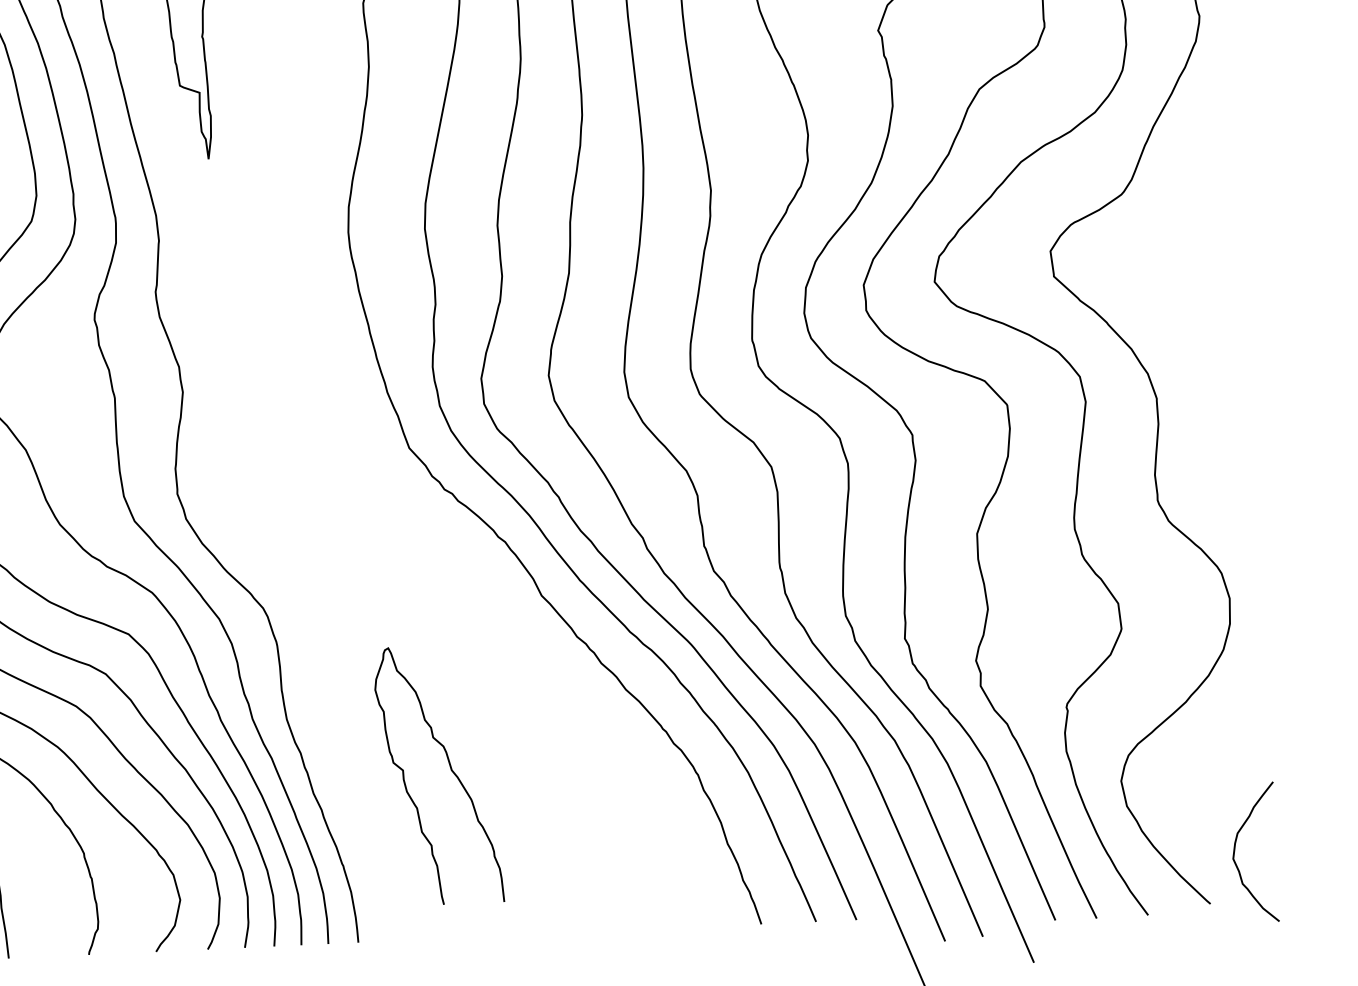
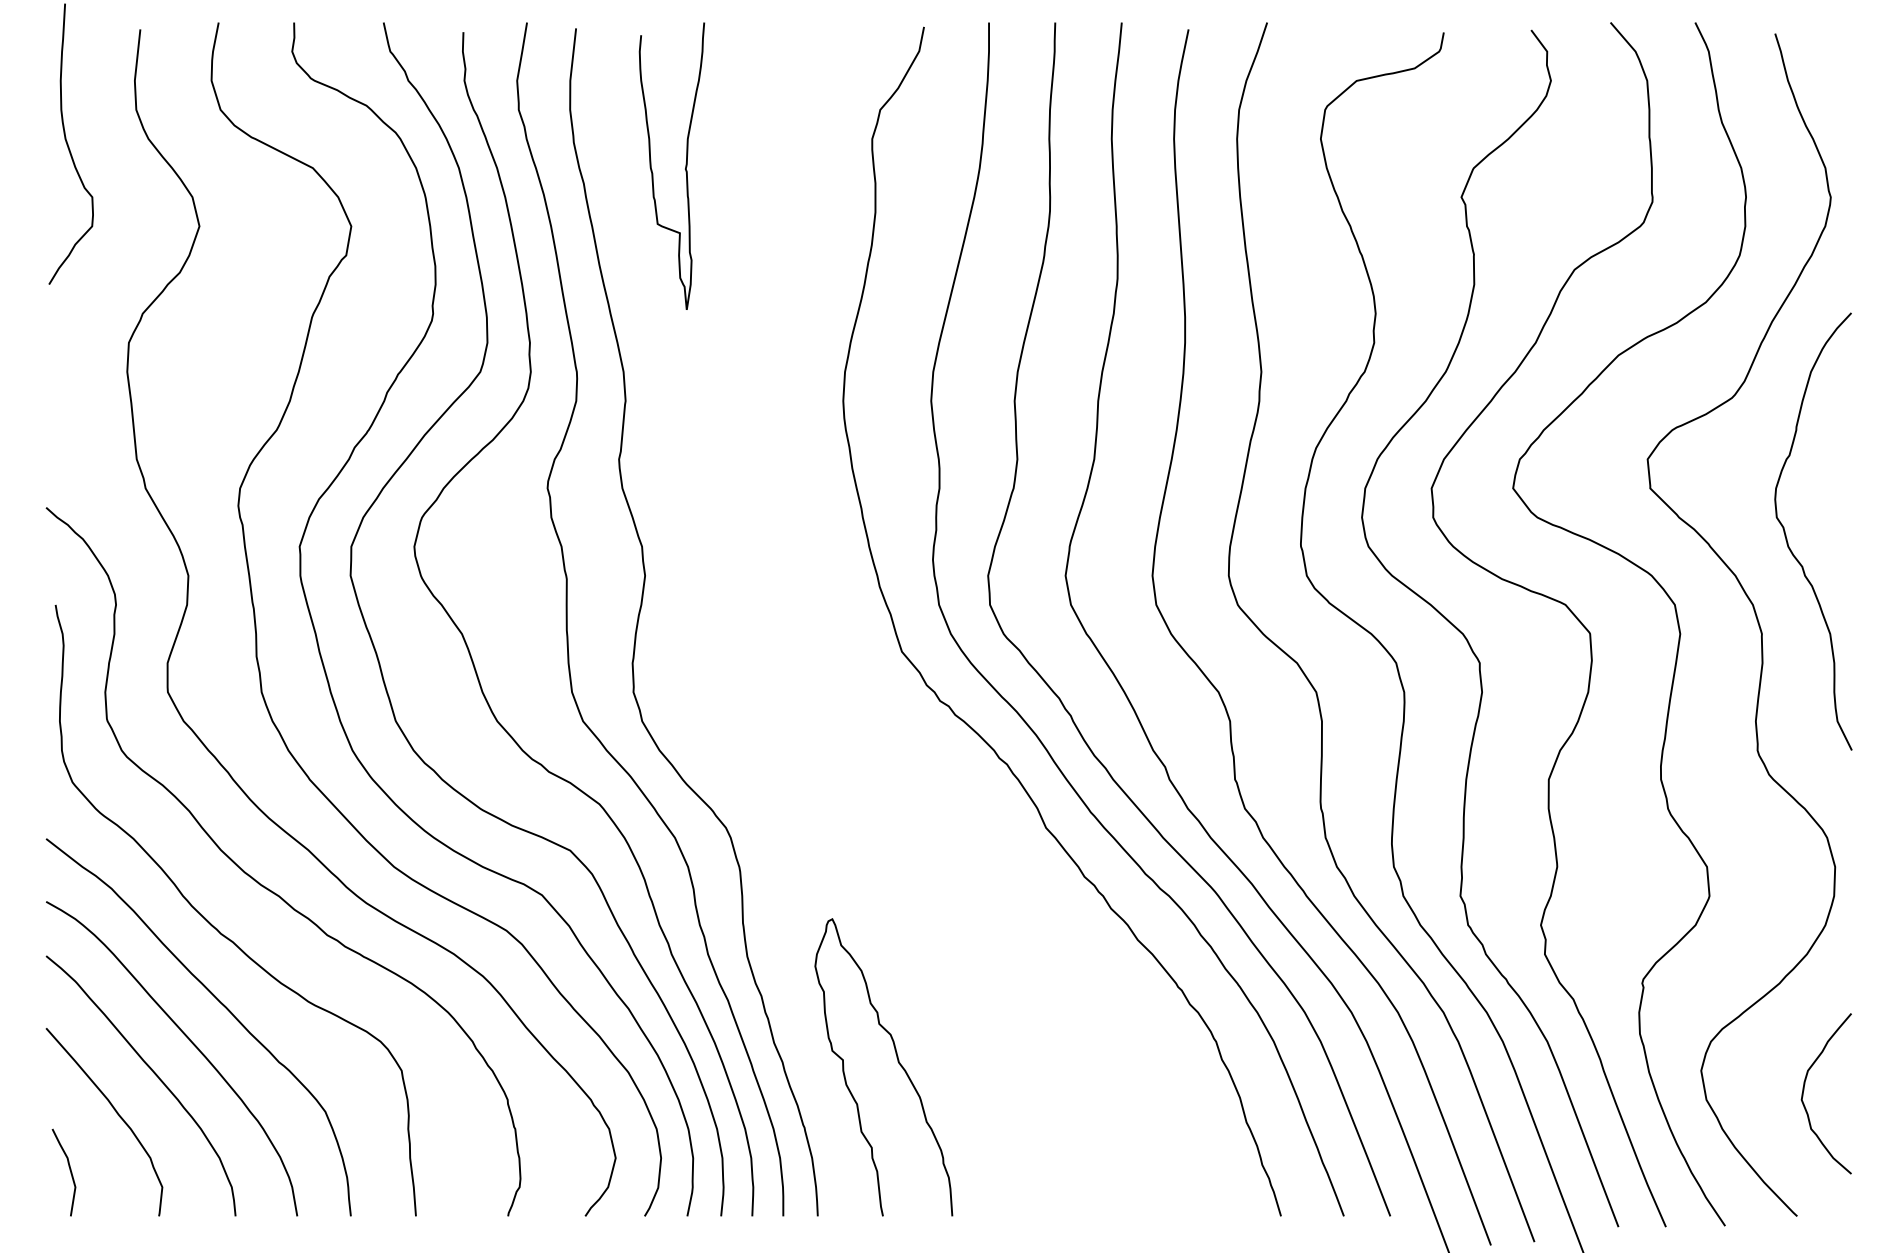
curve: (1175, 314) -> (1787, 538), added
curve: (450, 769) -> (897, 1061), moved
curve: (1235, 850) -> (1804, 1090), moved

